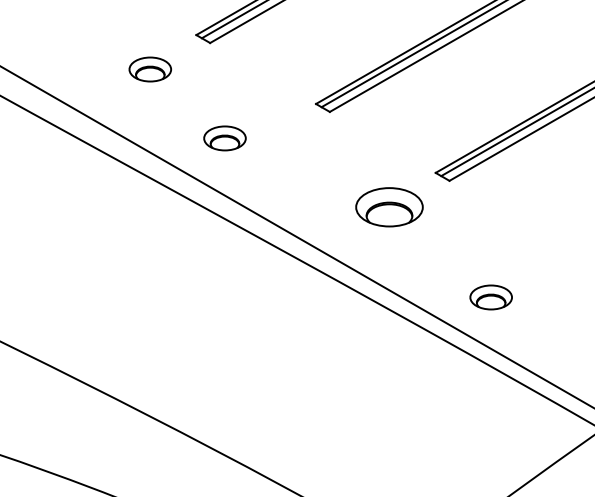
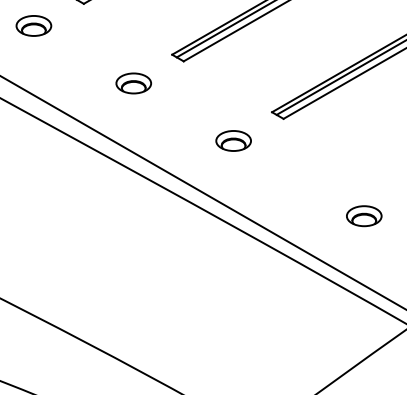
part: (224, 138) -> (133, 83), moved
part: (389, 207) -> (233, 141), size x0.62
part: (490, 297) -> (363, 216), moved

